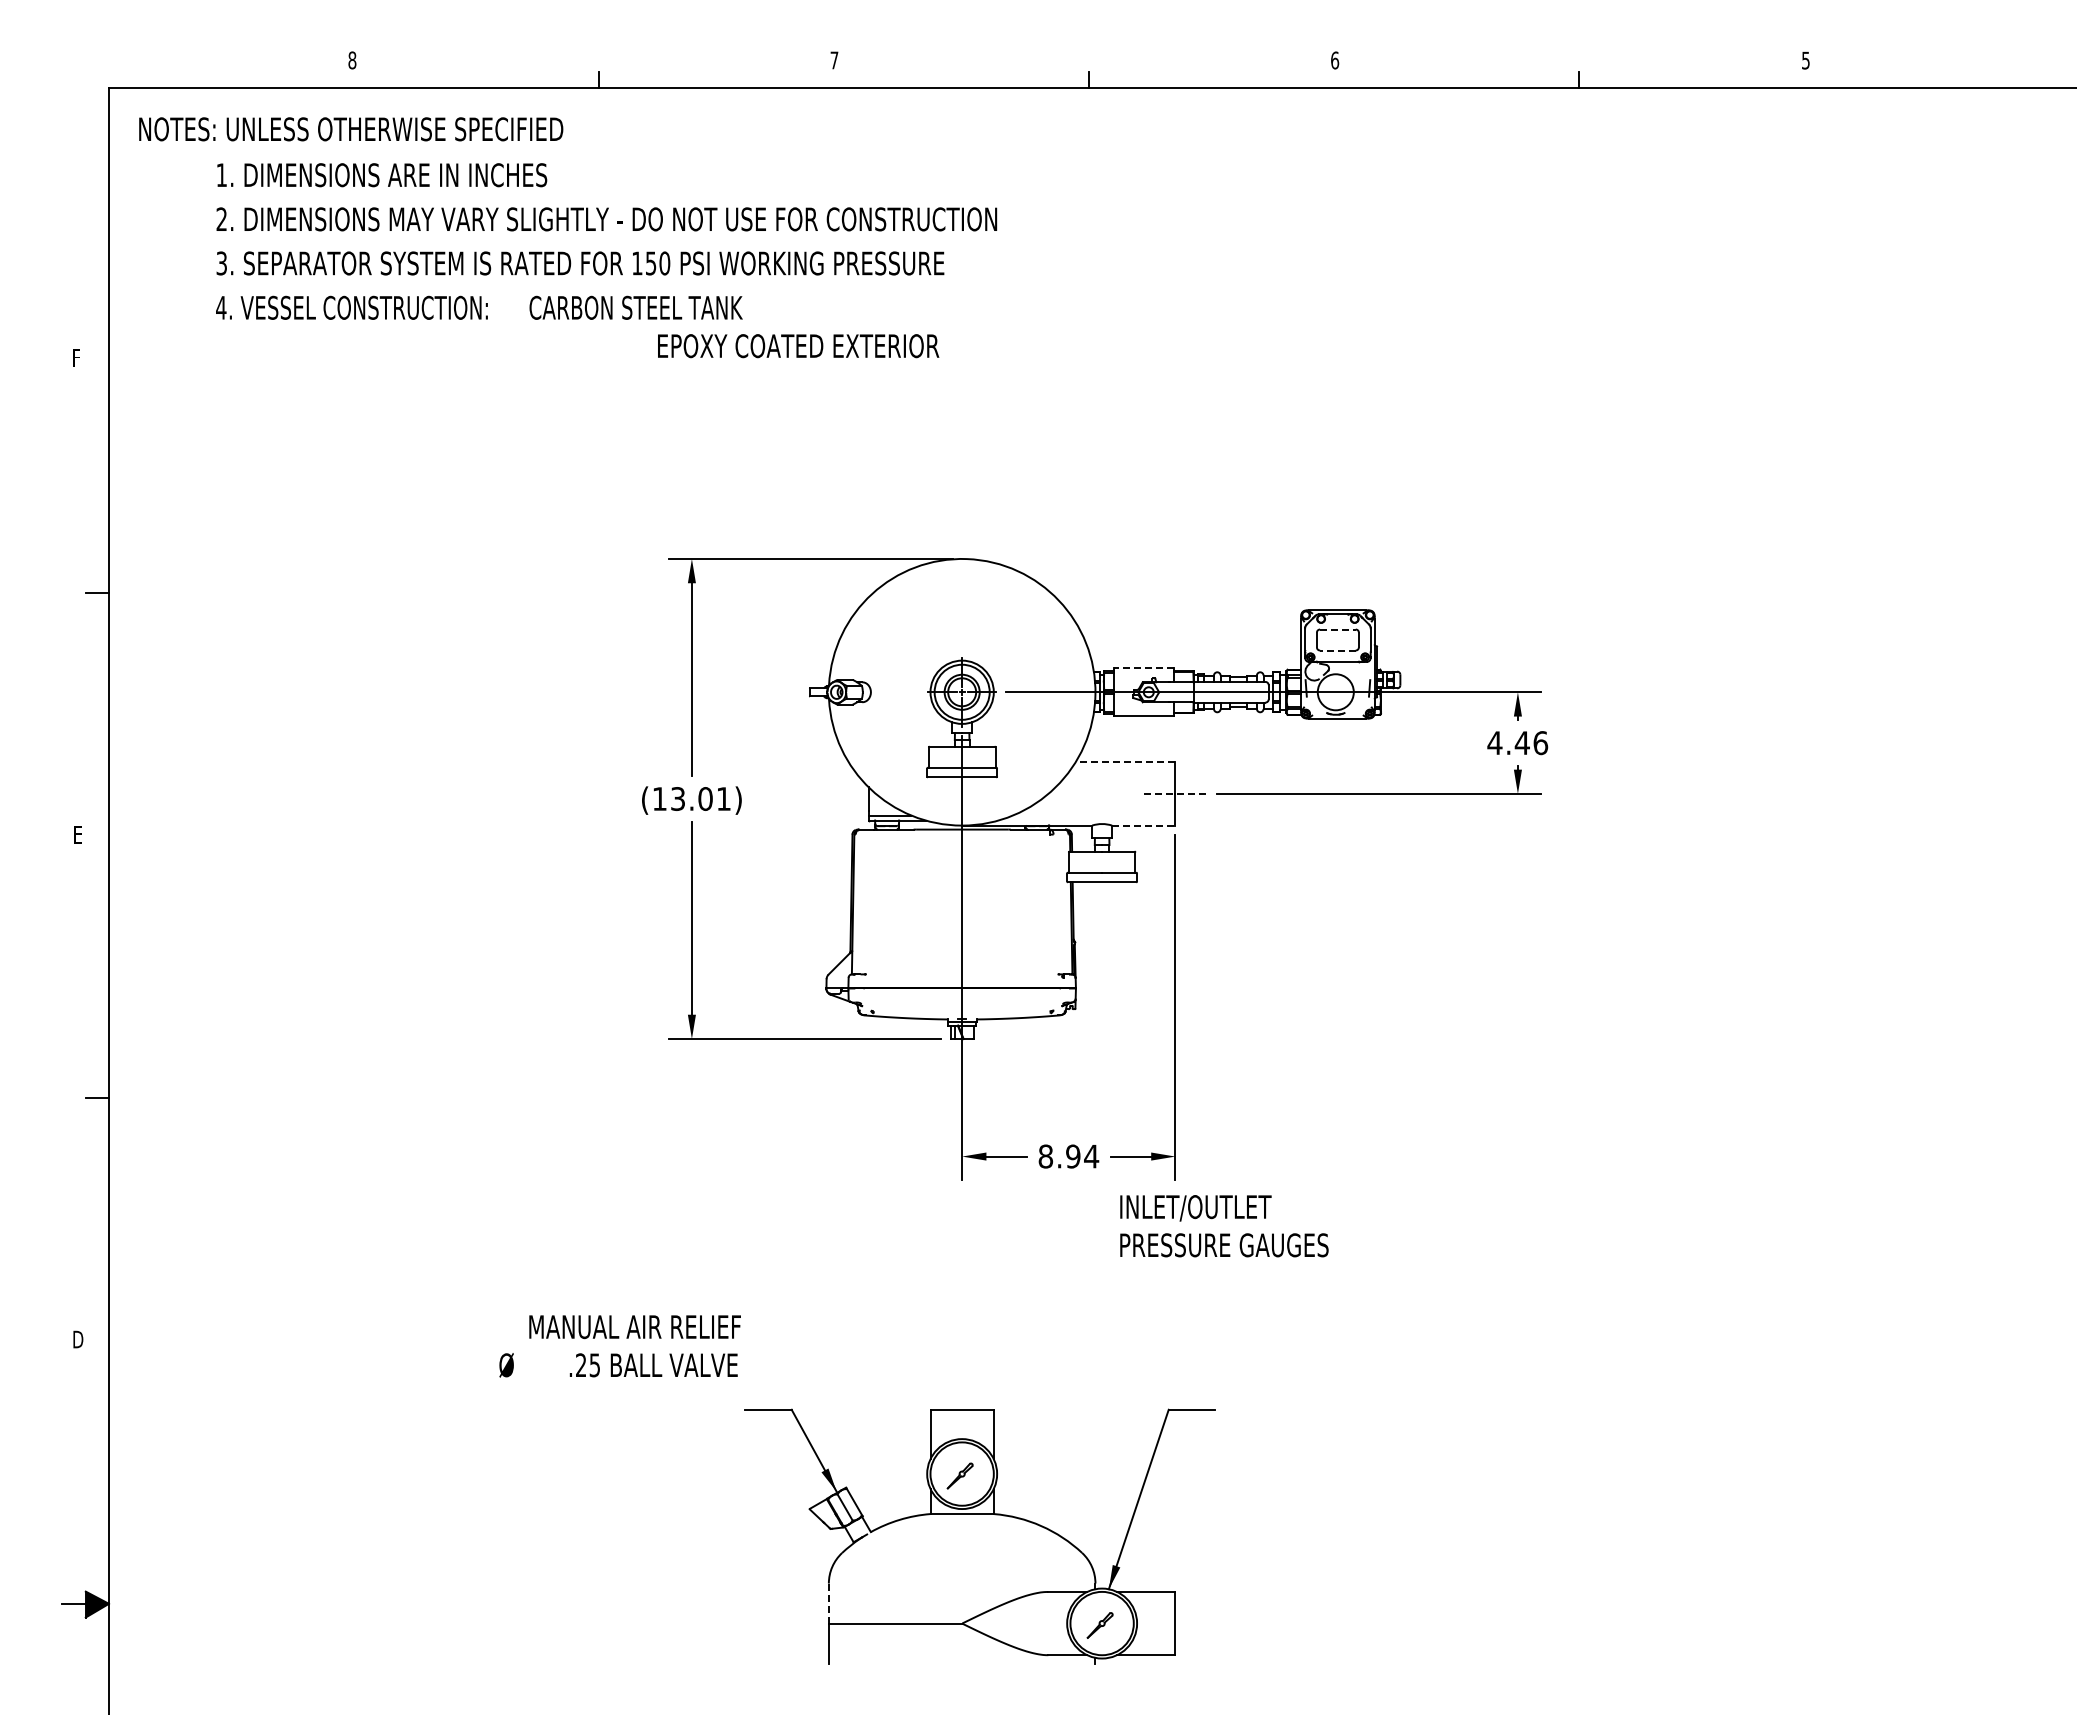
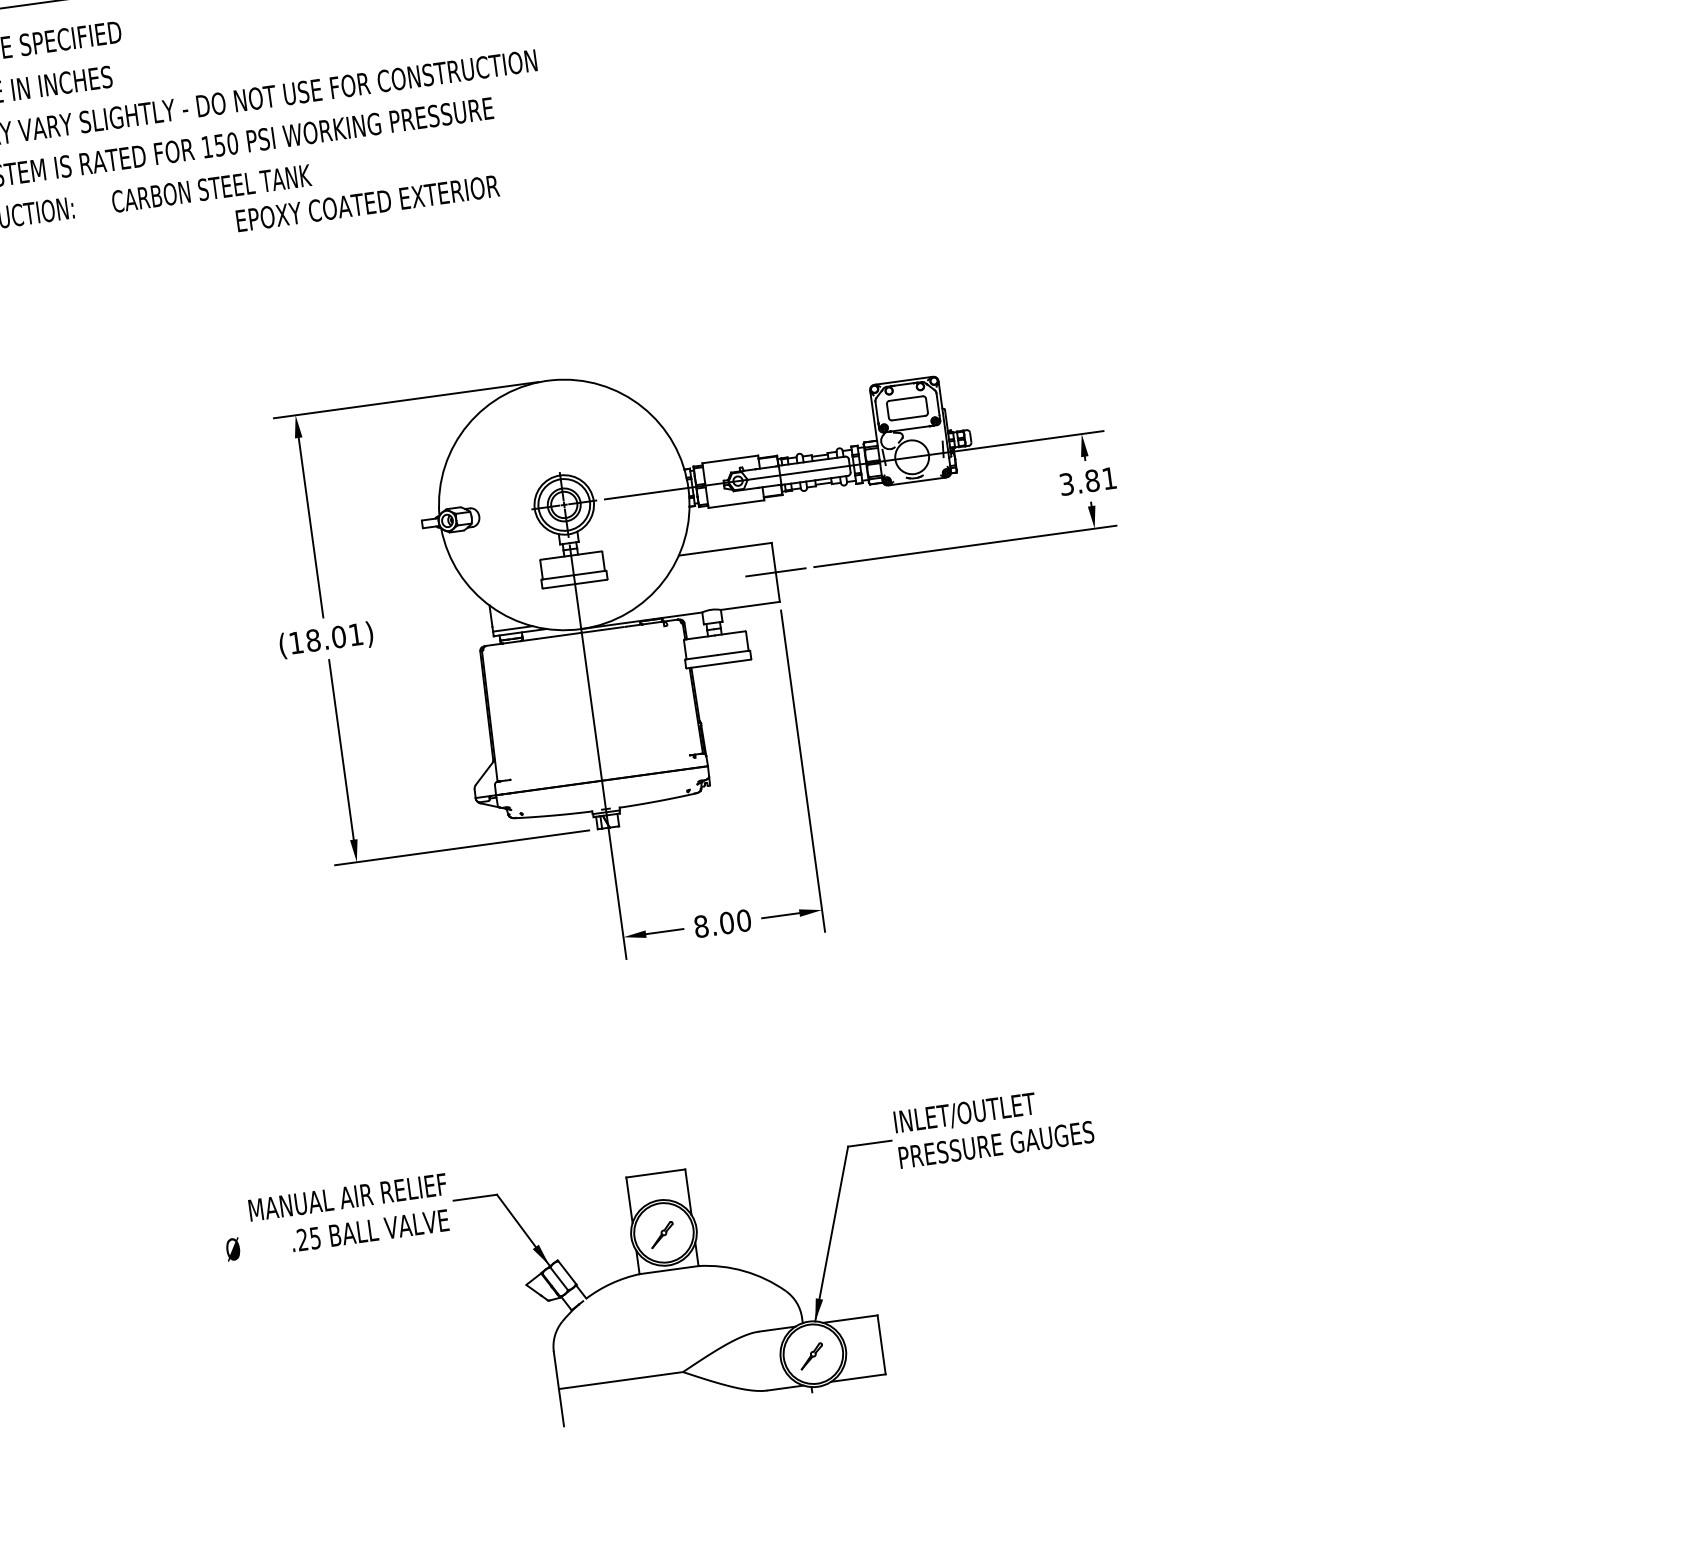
line: (1337, 629) -> (905, 398), dashed -> solid
line: (1337, 650) -> (908, 418), dashed -> solid
line: (1143, 668) -> (730, 459), dashed -> solid
text: (1517, 743) -> (1087, 481), 4.46 -> 3.81
line: (1125, 762) -> (725, 549), dashed -> solid
line: (1175, 793) -> (775, 571), dashed -> solid
text: (678, 798) -> (313, 640), (13.01) -> (18.01)
line: (1143, 825) -> (750, 605), dashed -> solid
text: (1082, 1156) -> (735, 921), 8.94 -> 8.00
text: (1224, 1226) -> (994, 1127), moved
text: (619, 1346) -> (335, 1217), moved
line: (828, 1603) -> (556, 1370), dashed -> solid

